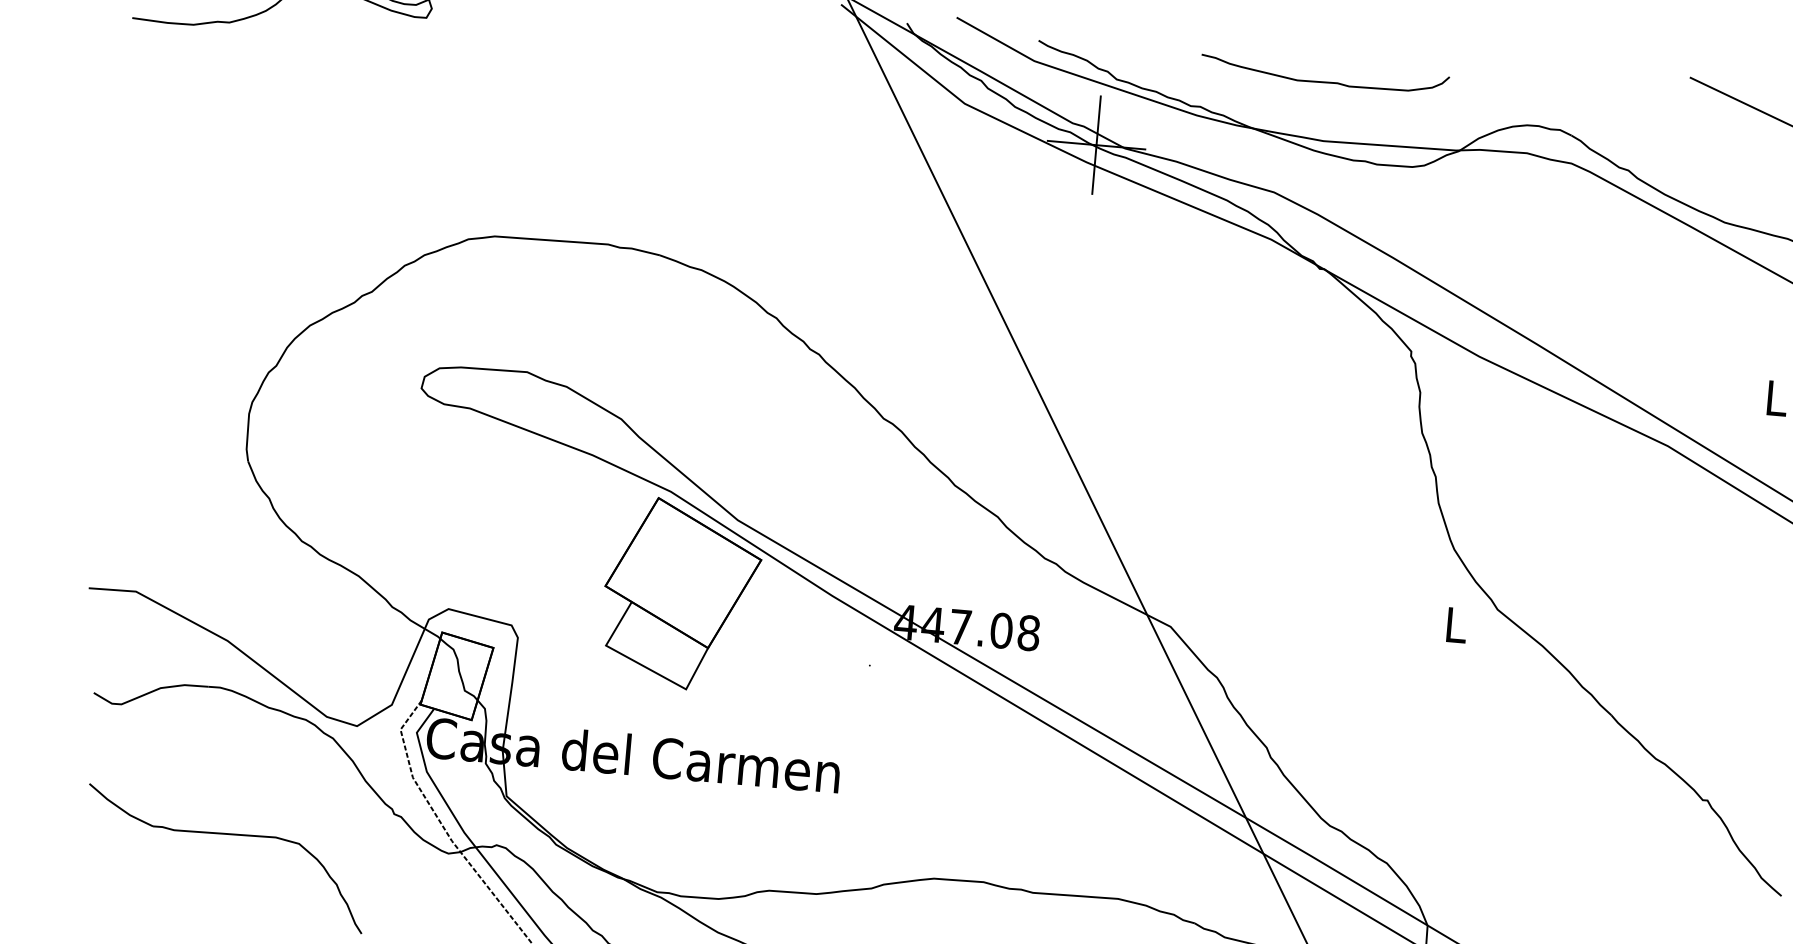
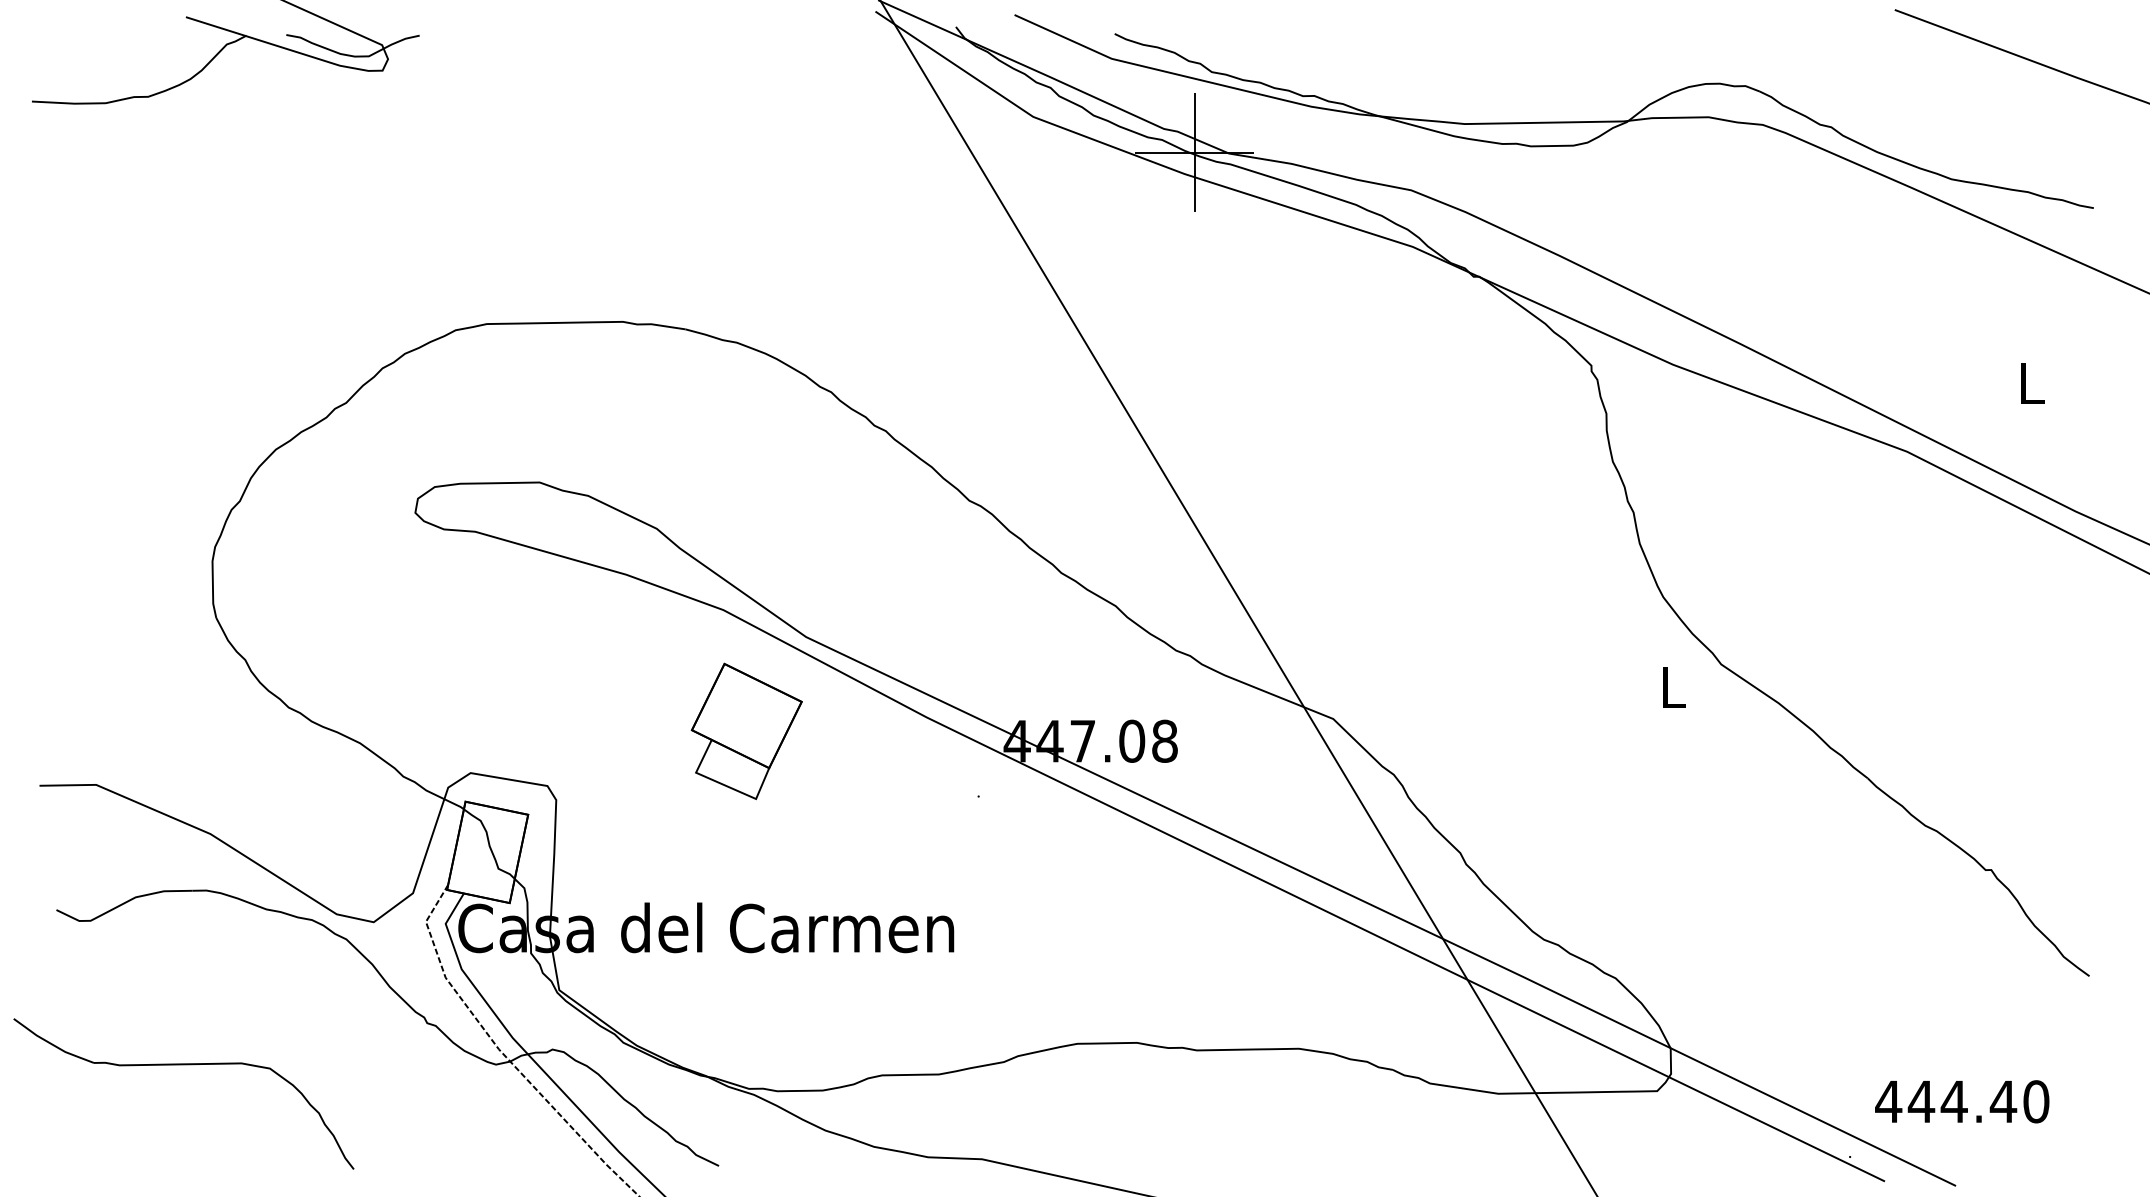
curve: (1326, 81) -> (1462, 52), removed
part: (681, 594) -> (746, 731), size x0.6
part: (227, 835) -> (183, 1065), moved

